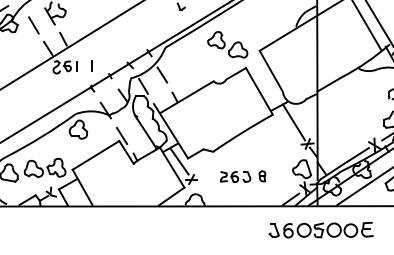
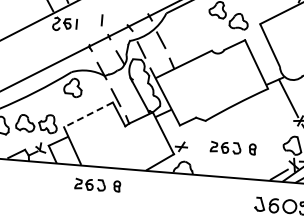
line: (91, 65) -> (101, 19), moved
line: (95, 155) -> (87, 114), solid -> dashed
line: (179, 161) -> (171, 127), removed
part: (110, 224) -> (97, 184), added

